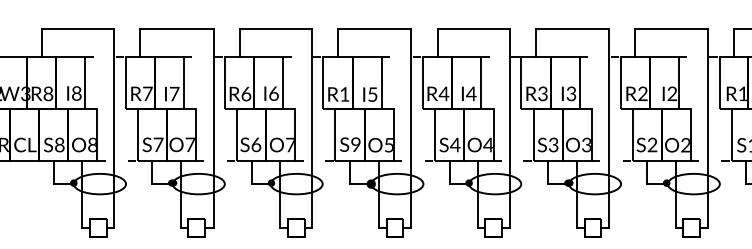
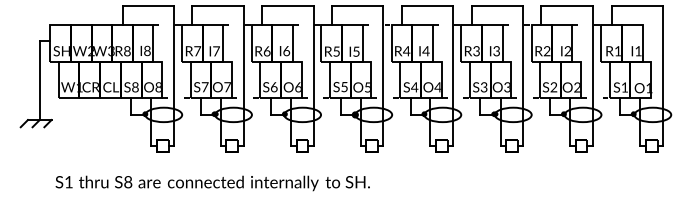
text: (344, 94) -> (336, 51), R1 -> R5
text: (289, 145) -> (297, 87), O7 -> O6
text: (355, 145) -> (344, 87), S9 -> S5

